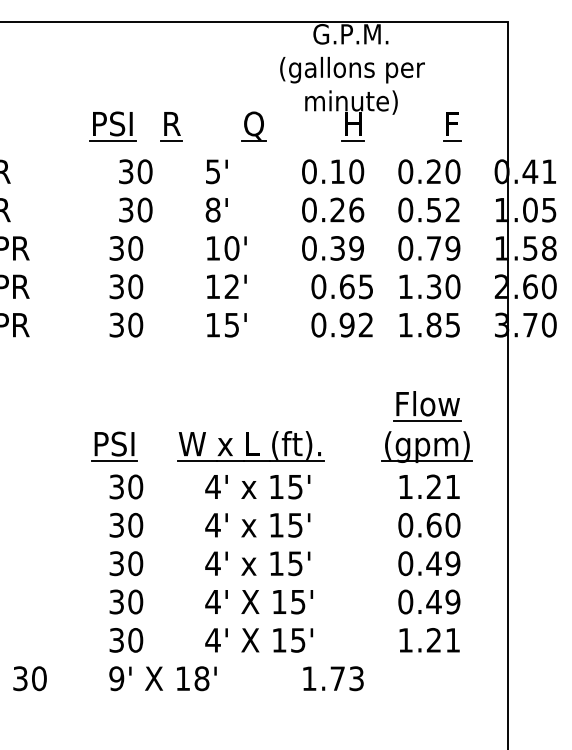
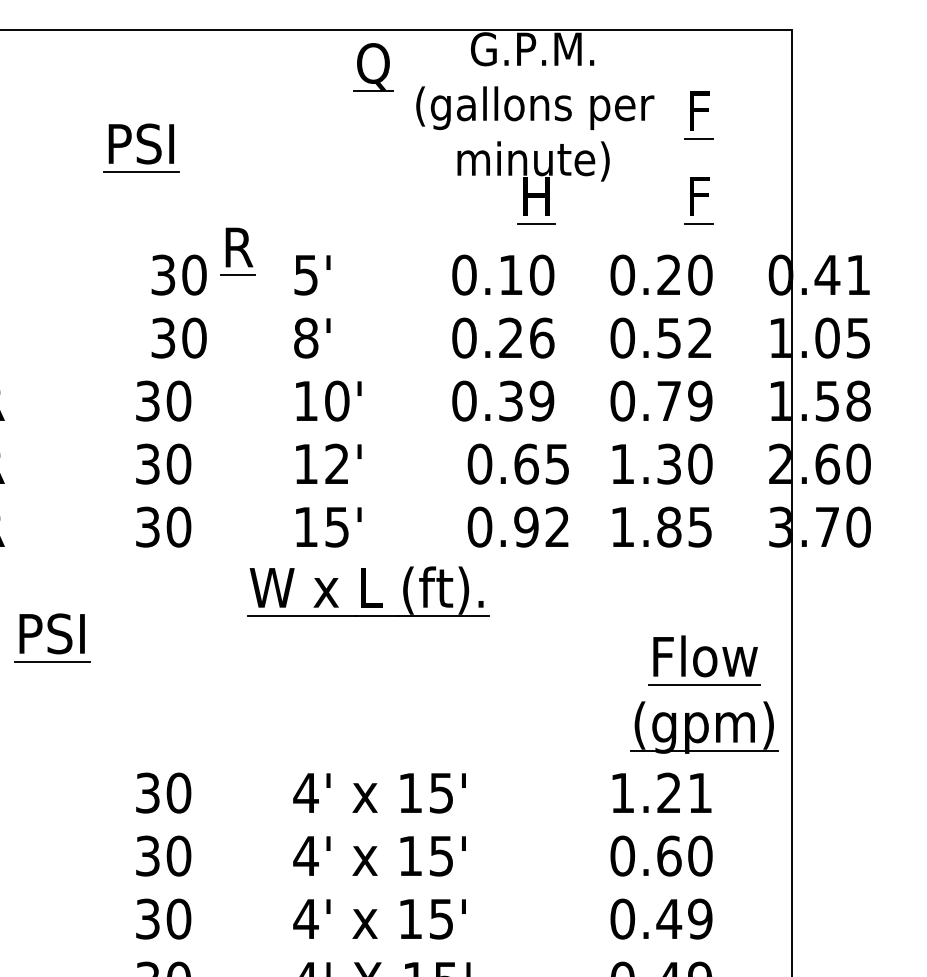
part: (452, 74) -> (699, 115), added
part: (112, 126) -> (140, 148), moved
part: (171, 126) -> (237, 251), moved
part: (253, 126) -> (372, 67), moved
part: (426, 426) -> (702, 693), moved
part: (114, 446) -> (52, 637), moved
part: (250, 446) -> (367, 591), moved

